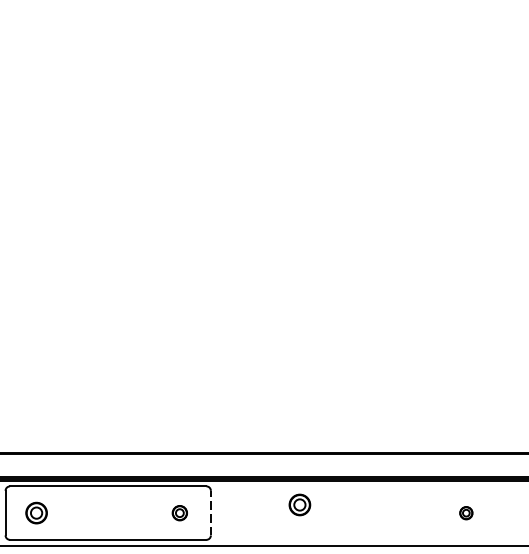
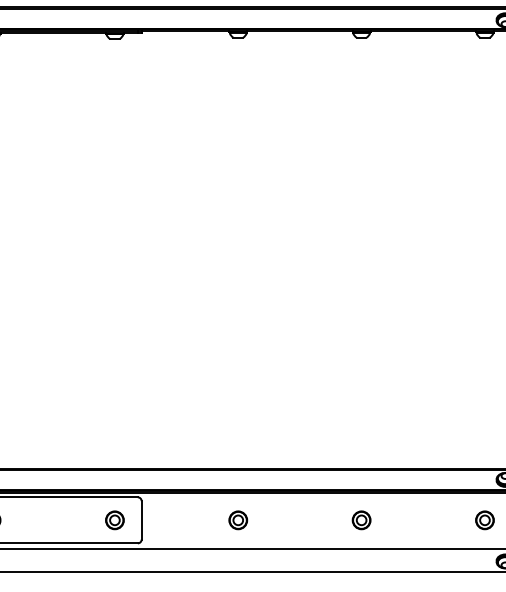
part: (300, 505) -> (238, 520), moved
line: (210, 512) -> (141, 519), dashed -> solid
part: (179, 513) -> (114, 520), size x1.43
part: (466, 513) -> (361, 520), size x1.67

